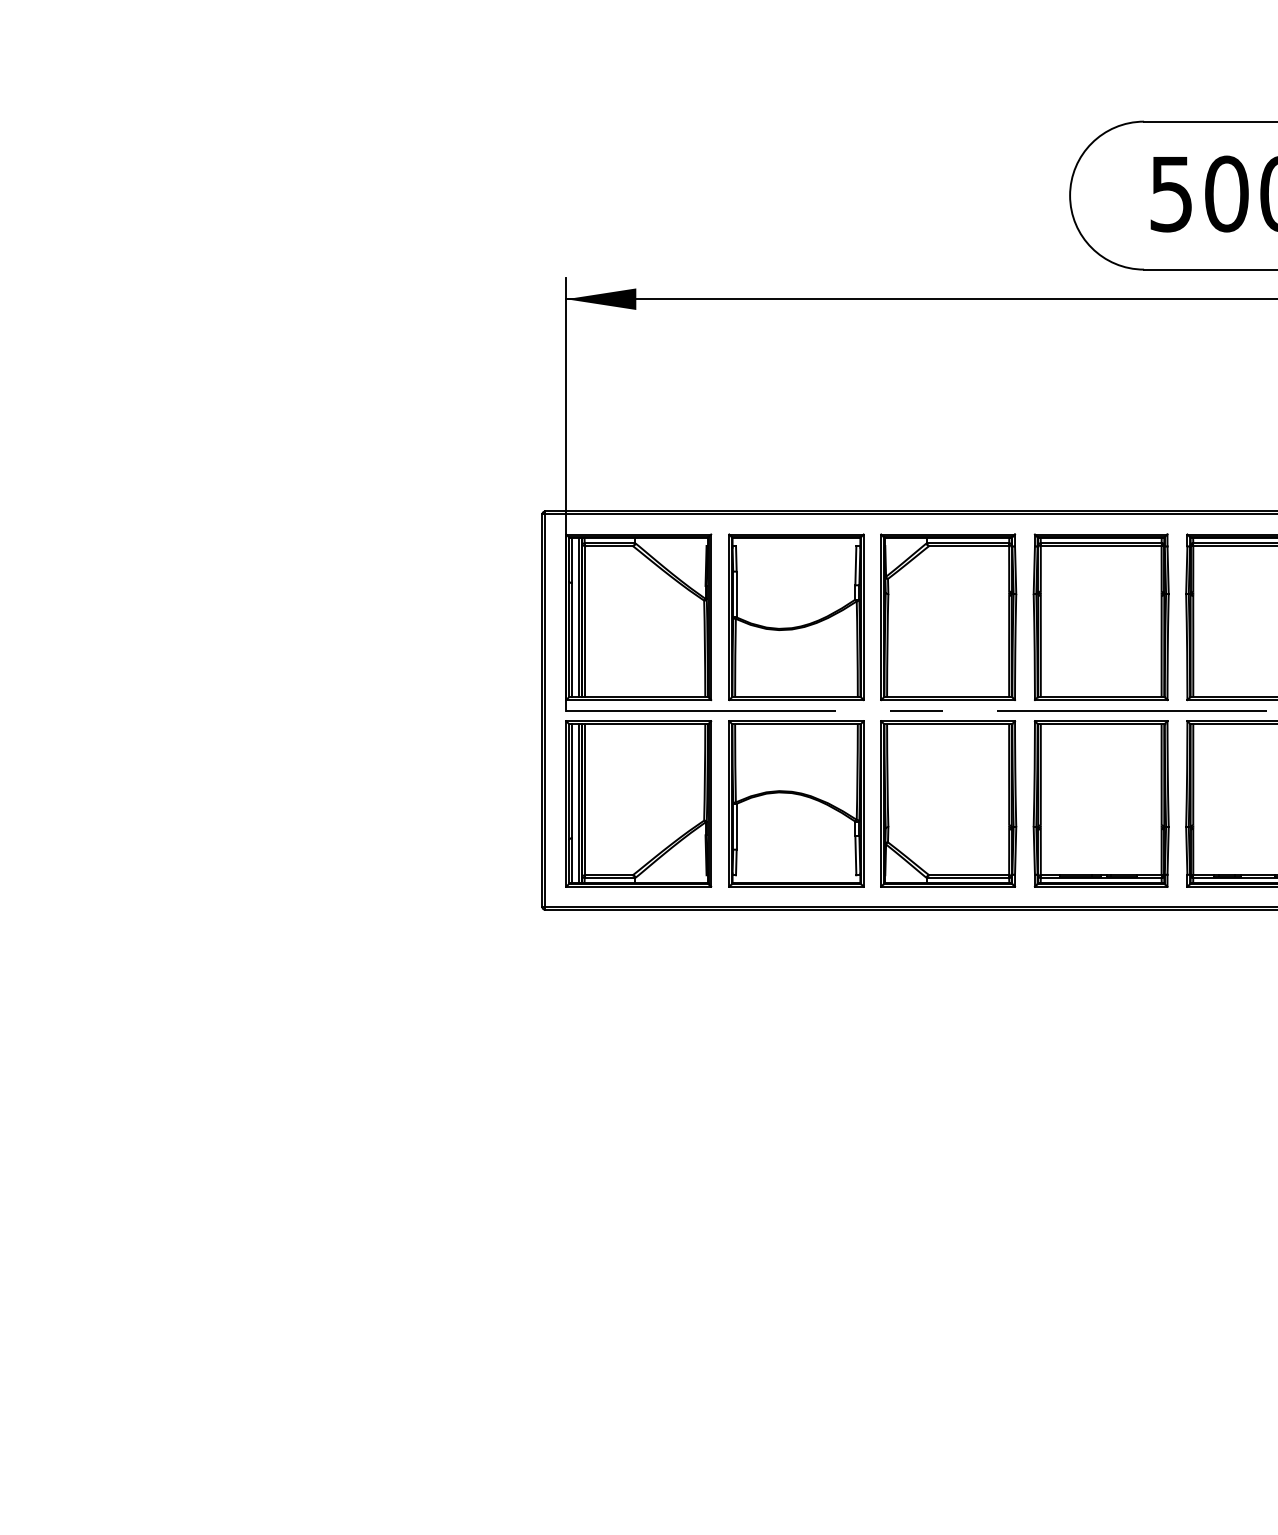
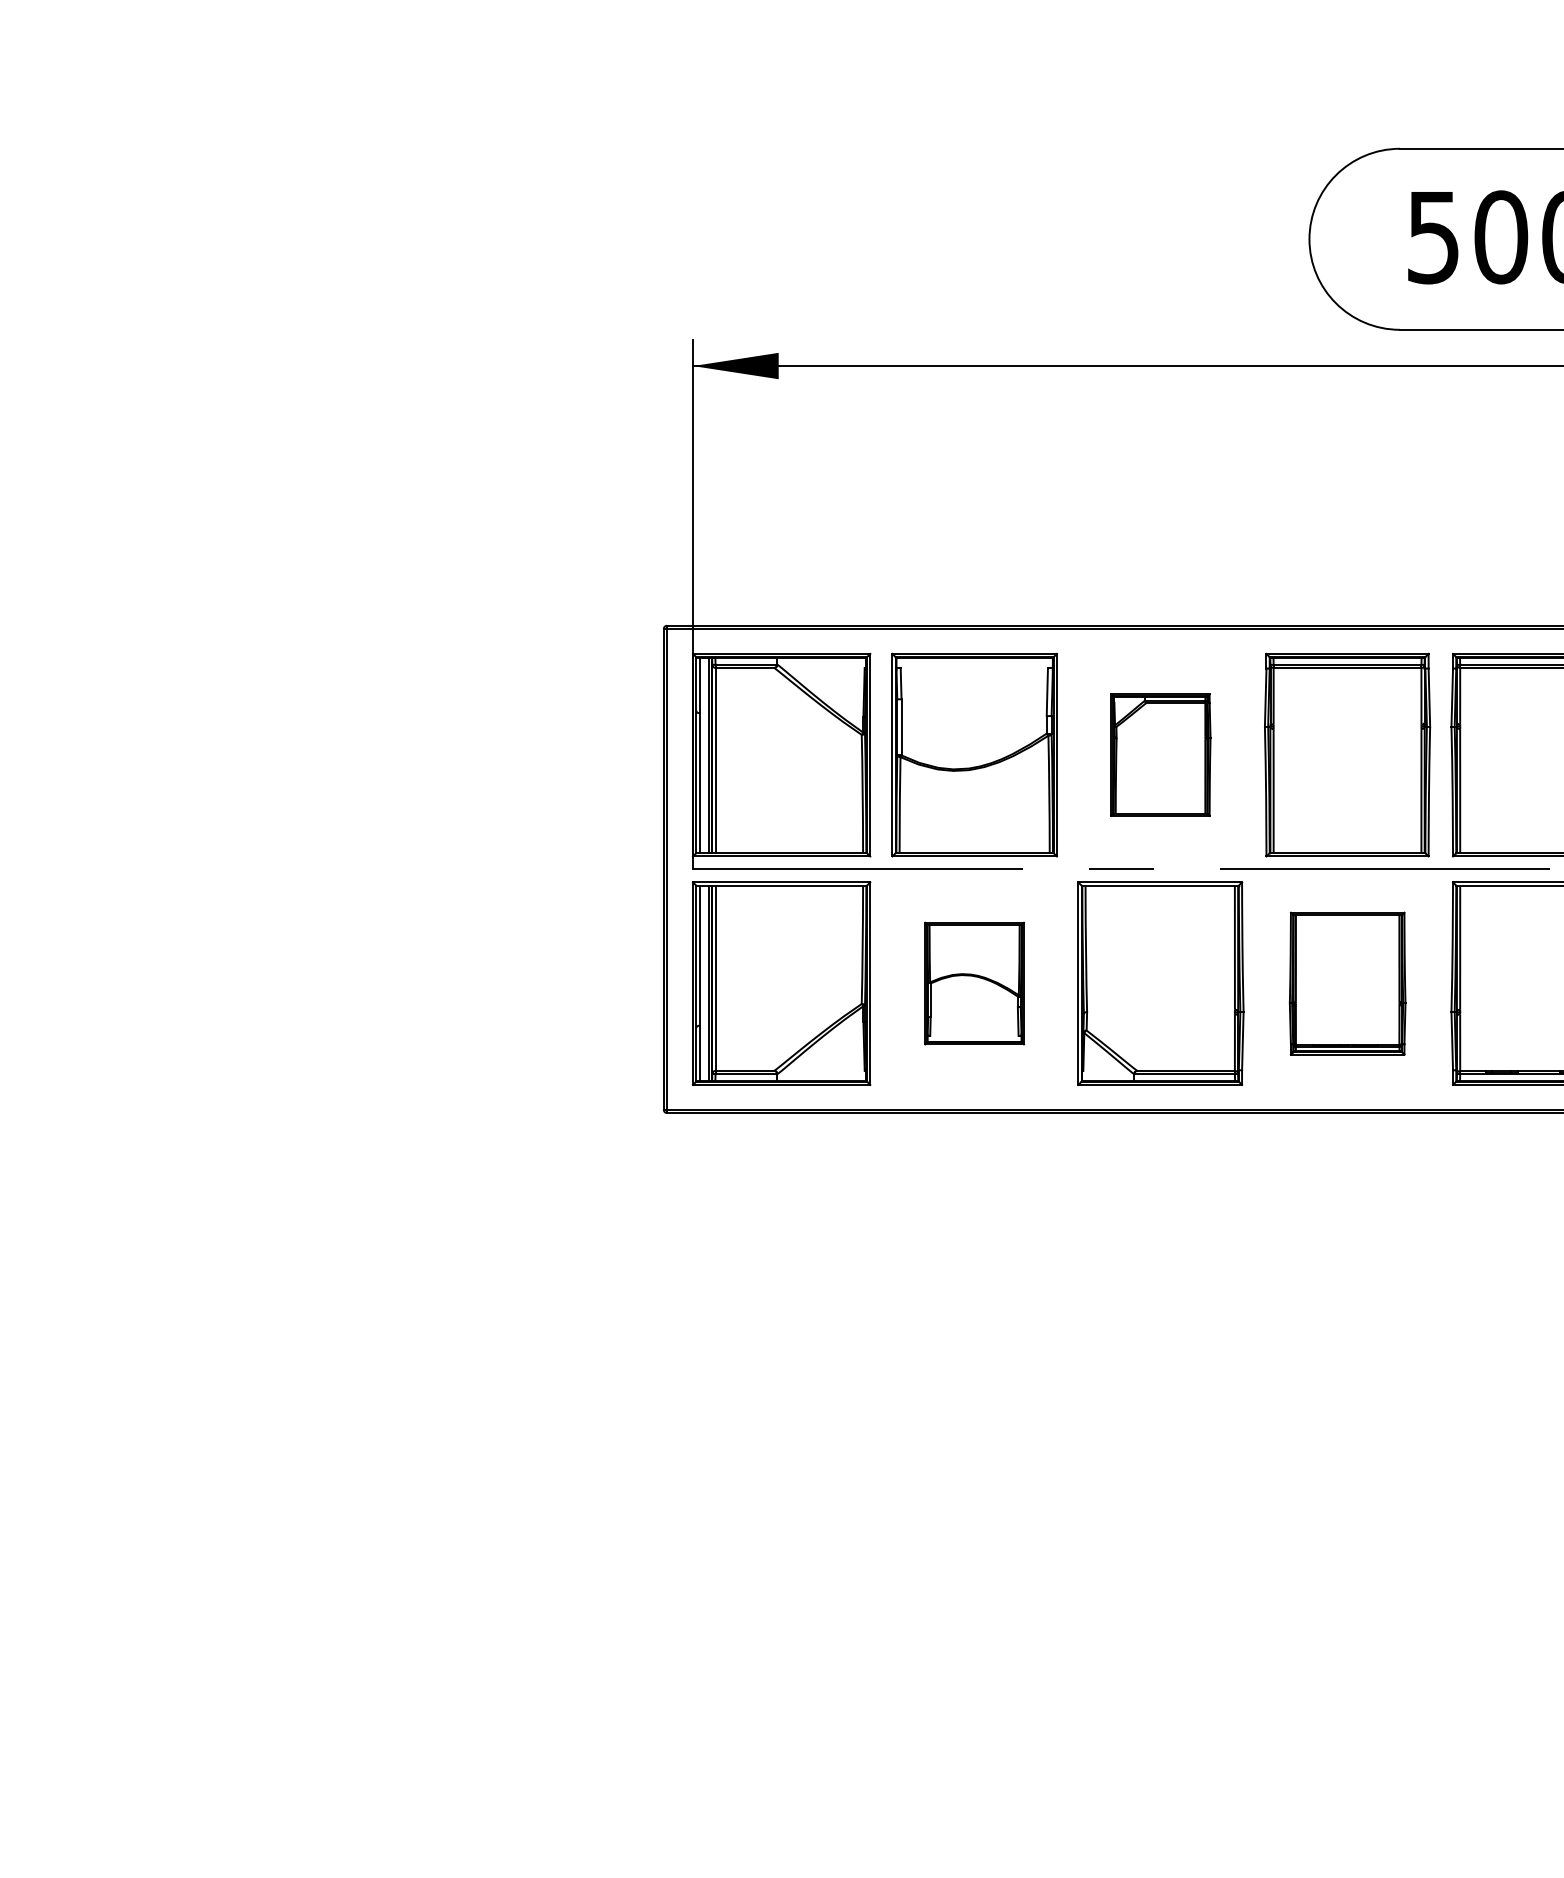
part: (948, 616) -> (1160, 754), size x0.6
part: (796, 803) -> (974, 983), size x0.6
part: (1101, 803) -> (1347, 983), size x0.7

